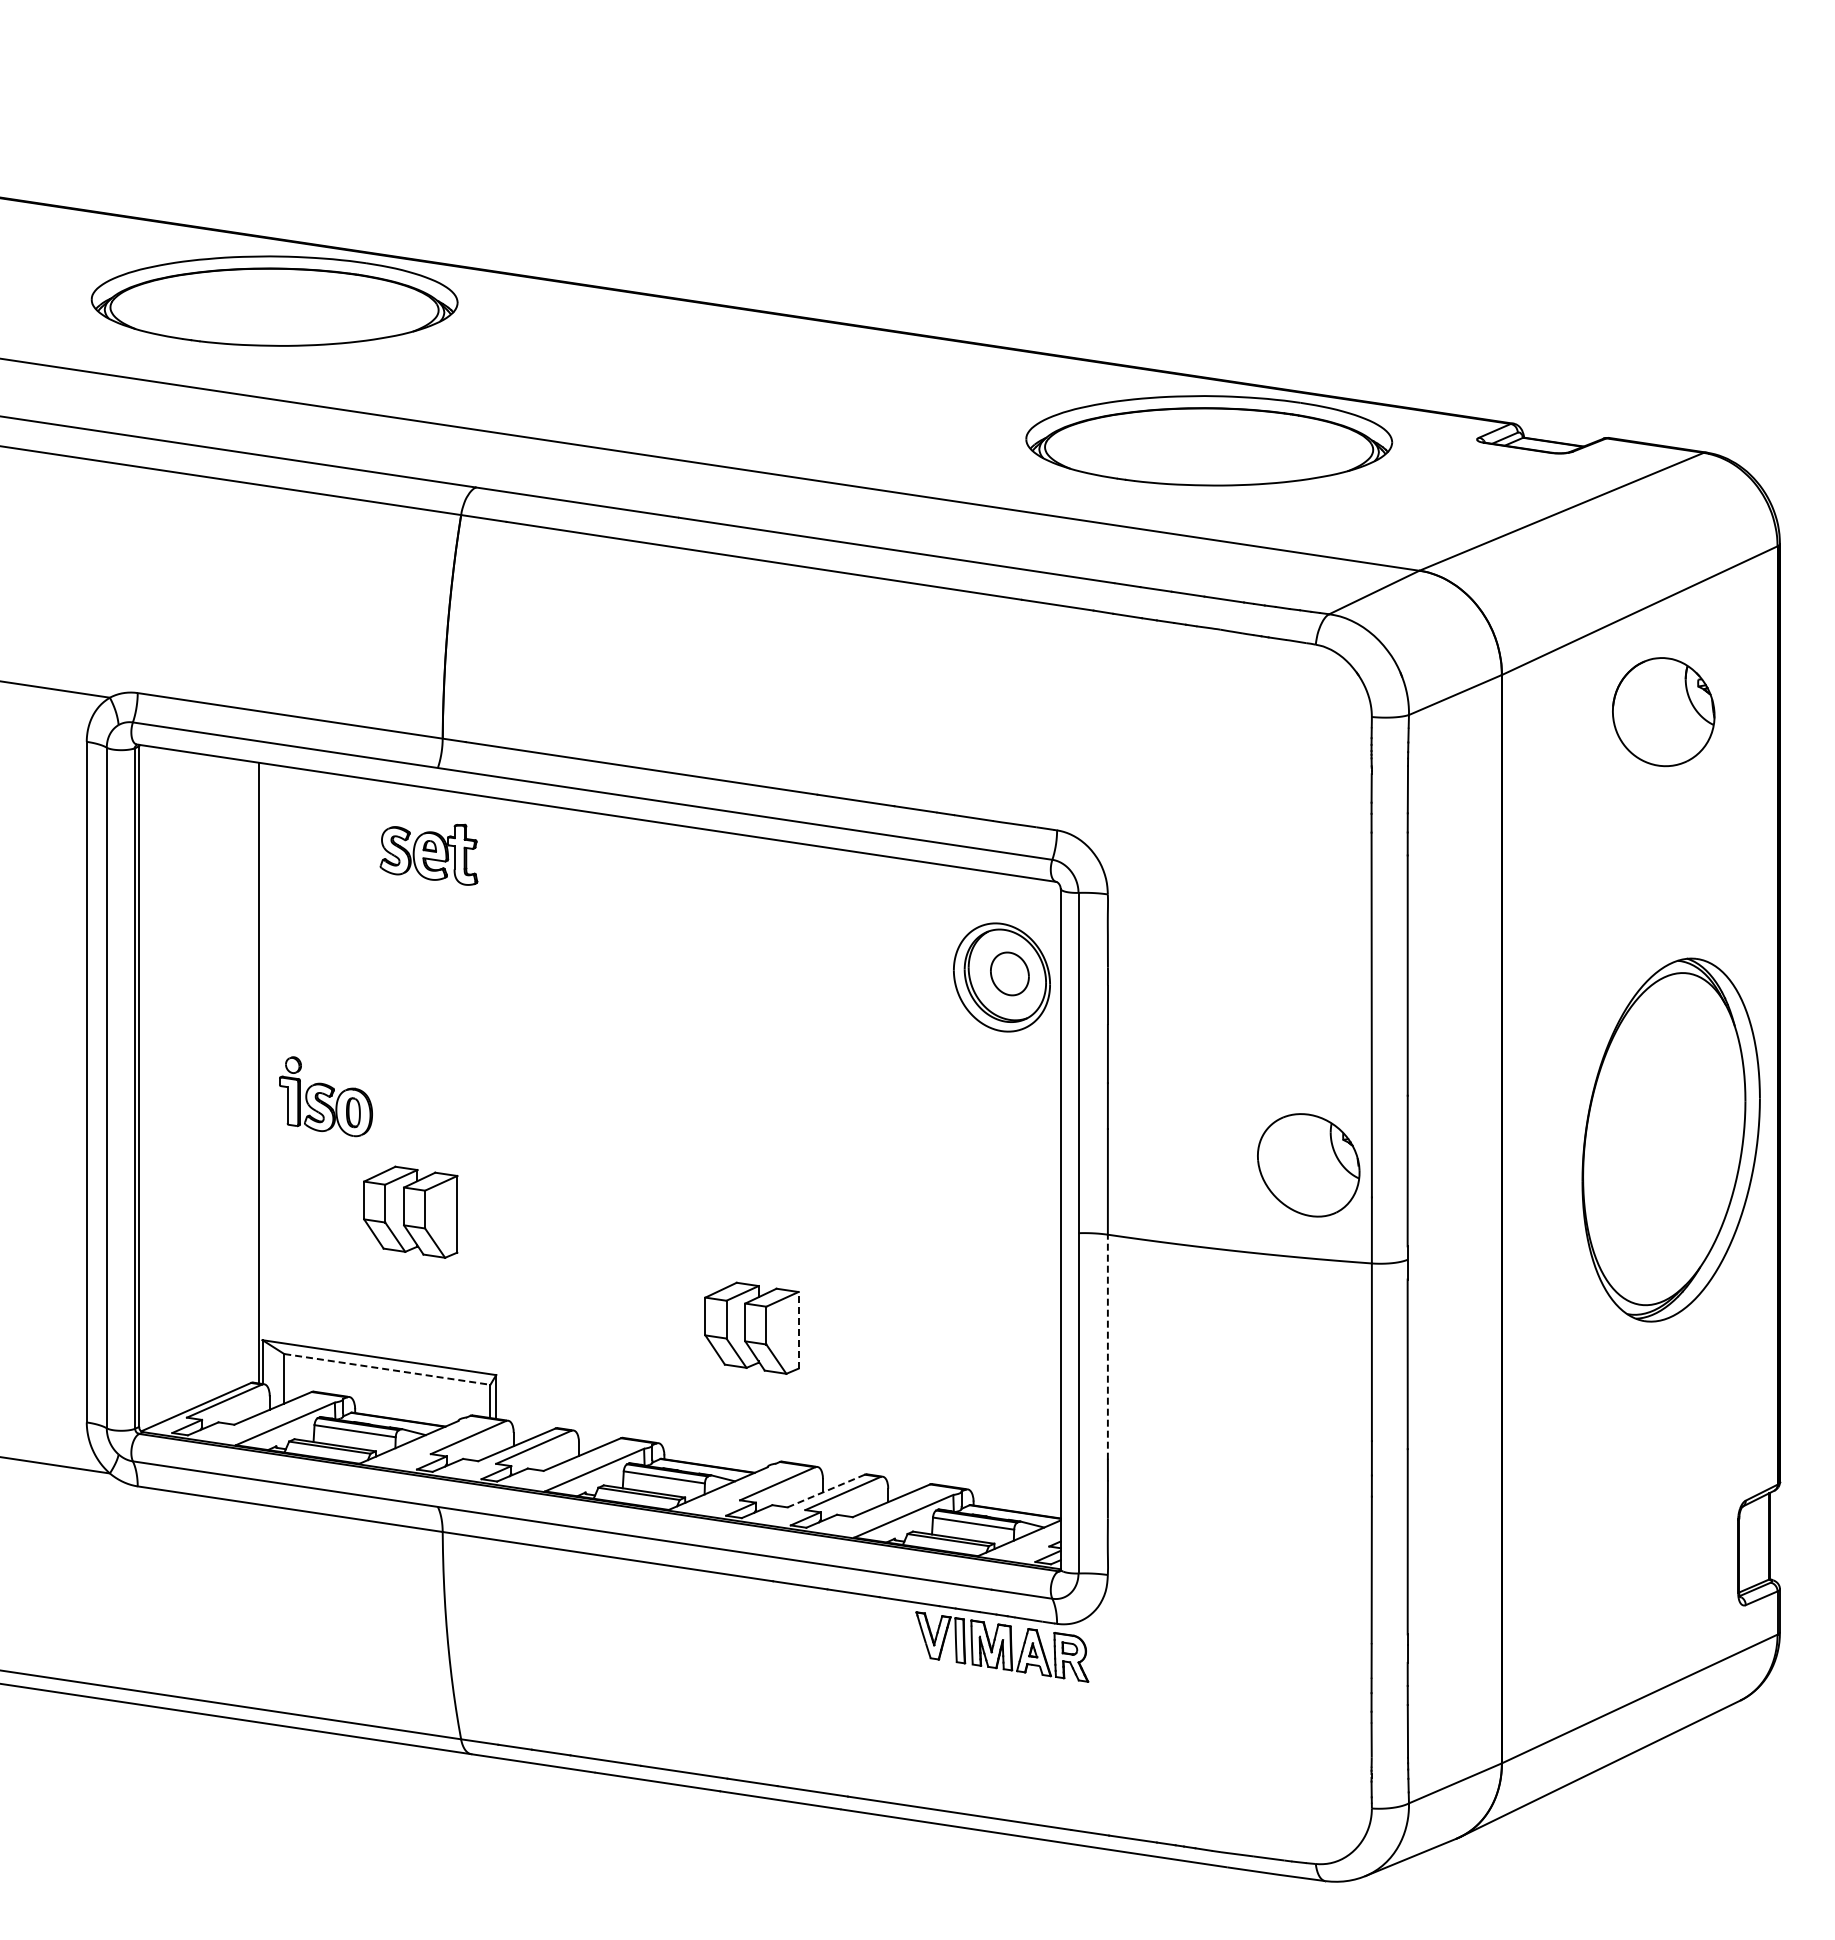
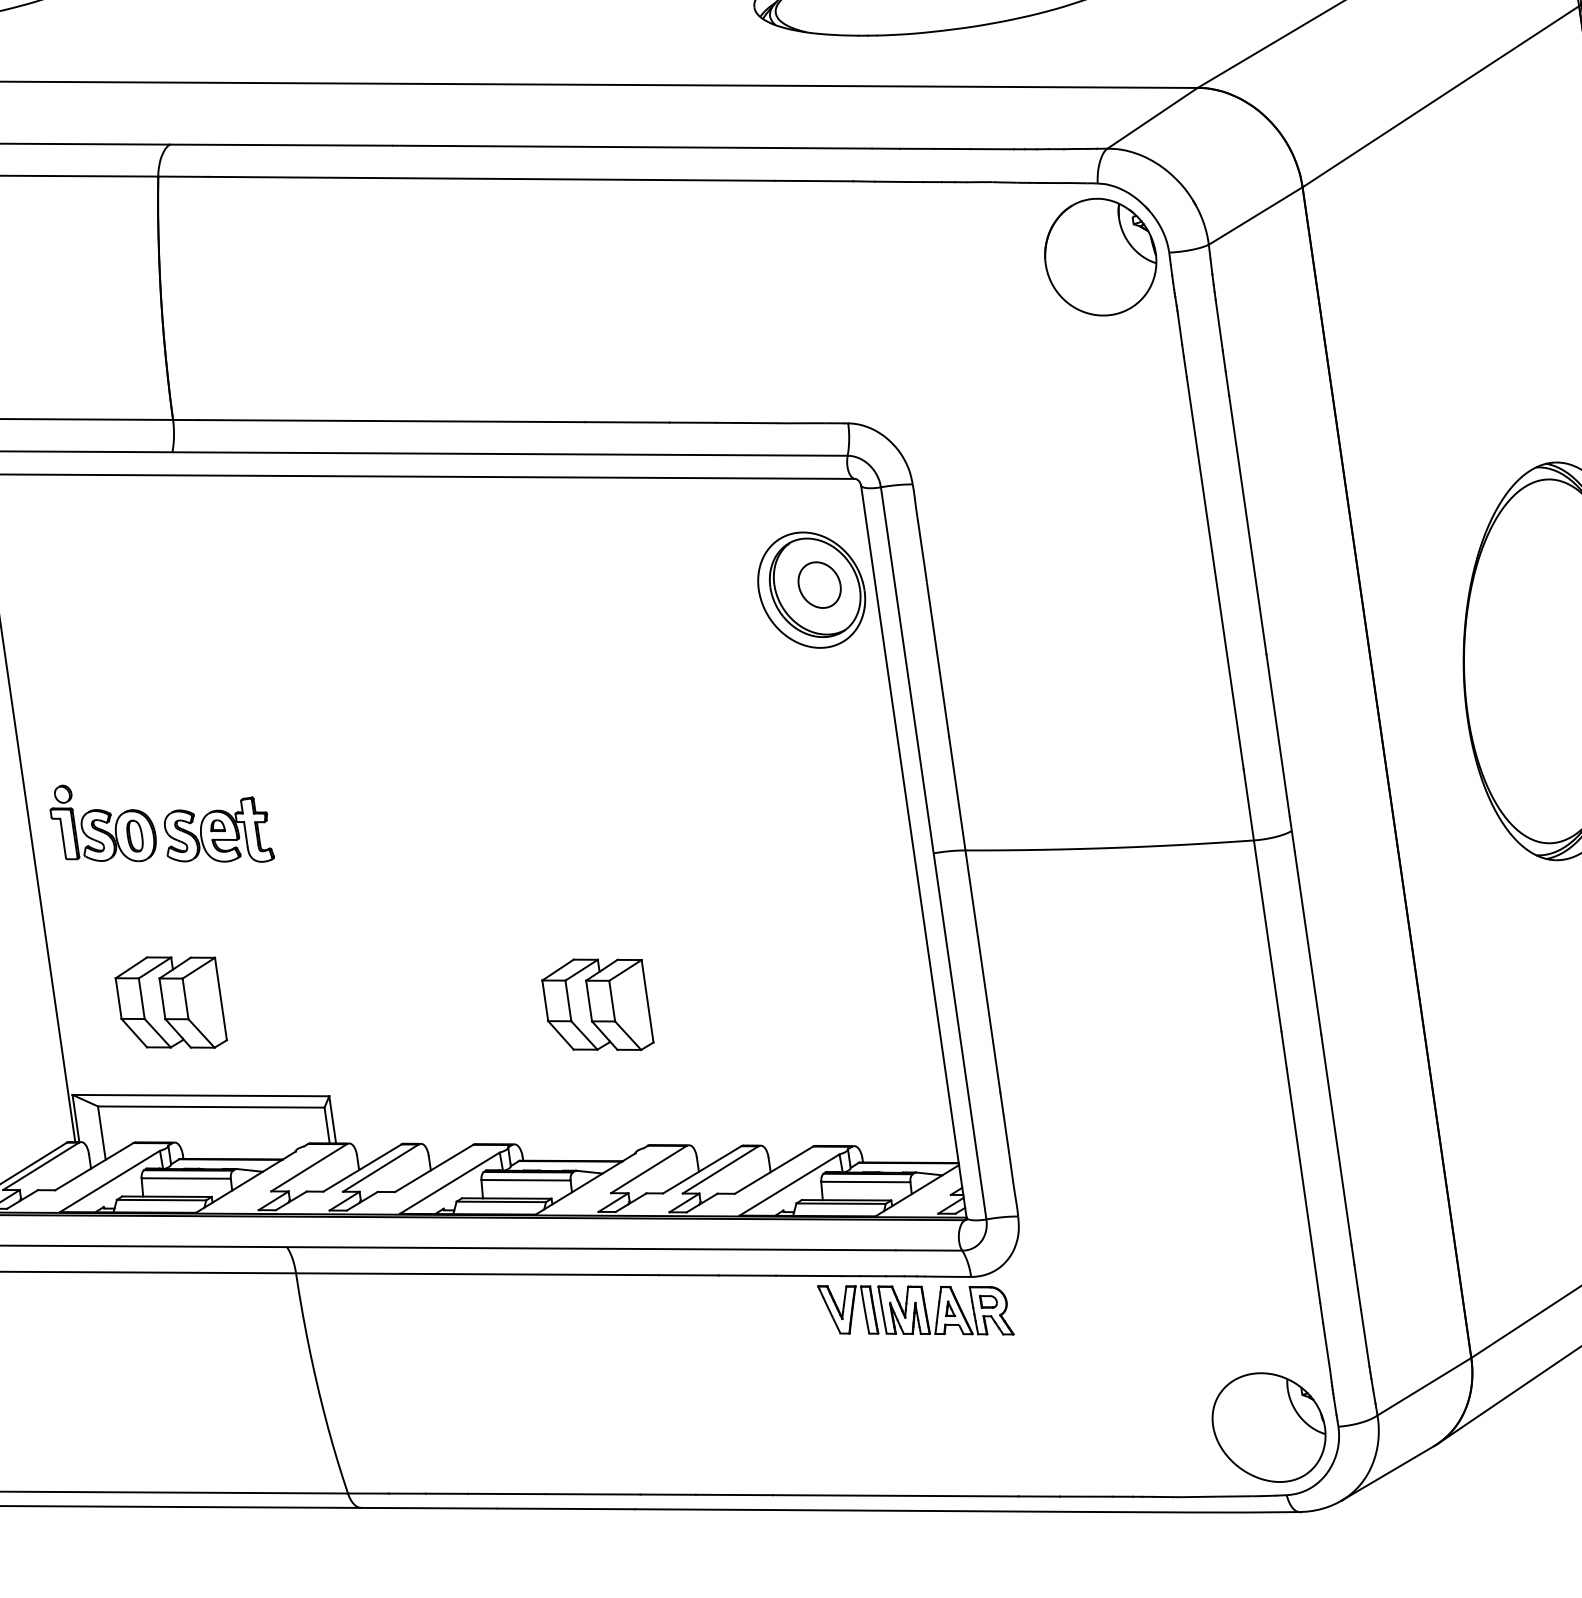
part: (1663, 712) -> (1100, 257), moved
part: (428, 854) -> (217, 835), moved
part: (1308, 1165) -> (1268, 1427), moved
part: (410, 1211) -> (170, 1003), moved
line: (798, 1329) -> (647, 1000), dashed -> solid
line: (1107, 1346) -> (982, 970), dashed -> solid
line: (387, 1369) -> (211, 1107), dashed -> solid
line: (825, 1491) -> (701, 1170), dashed -> solid

